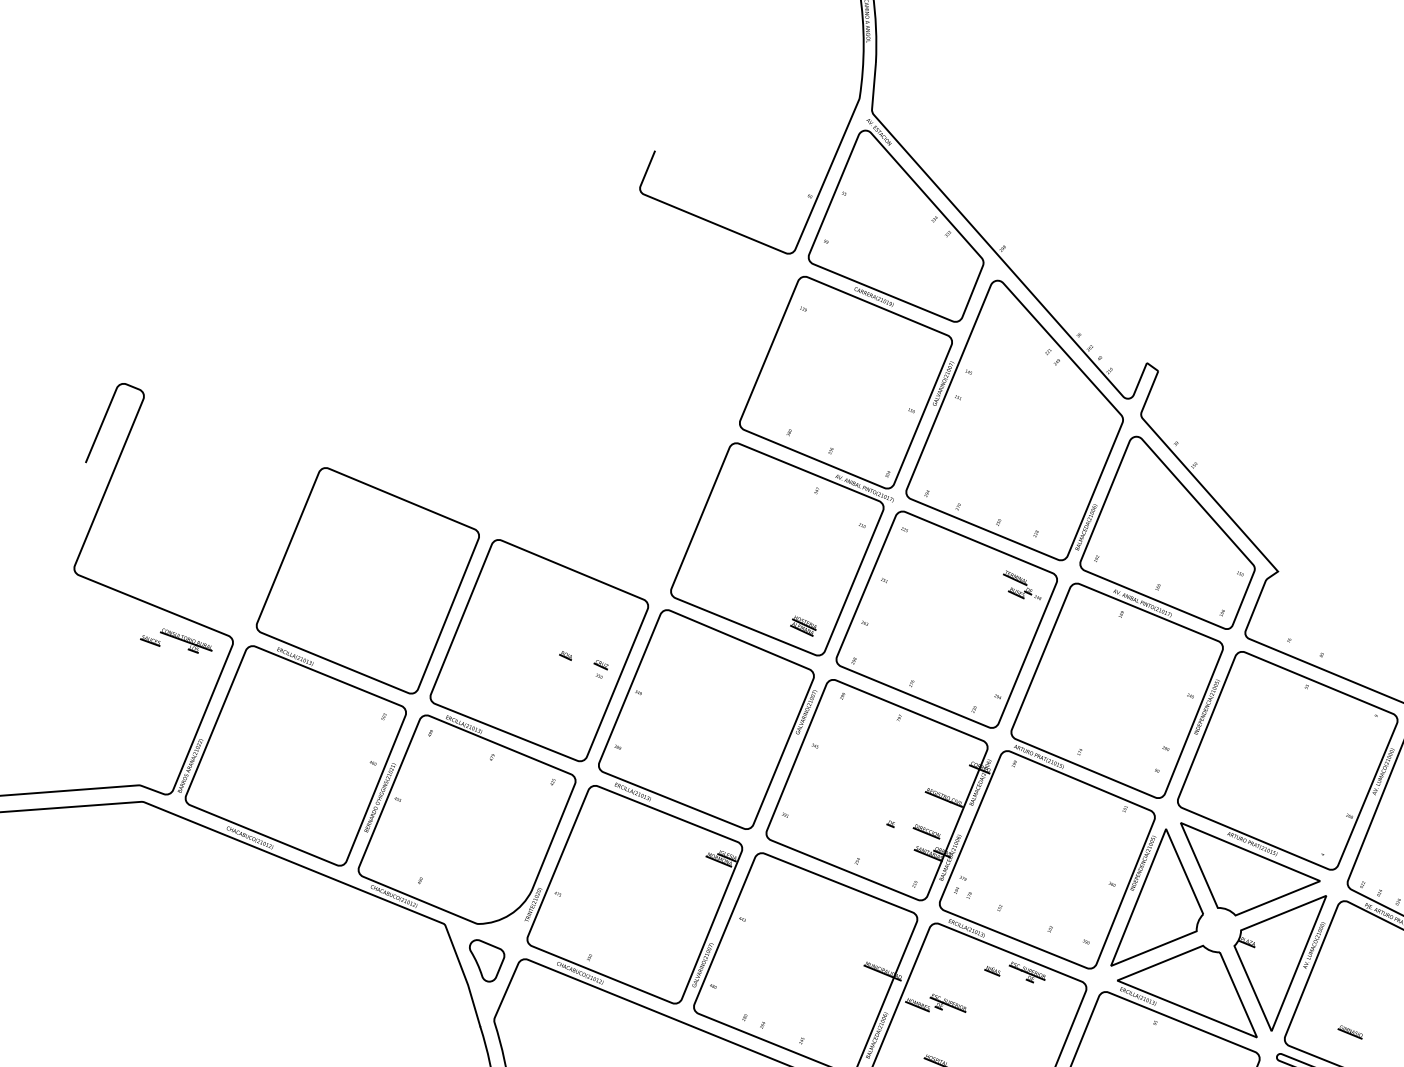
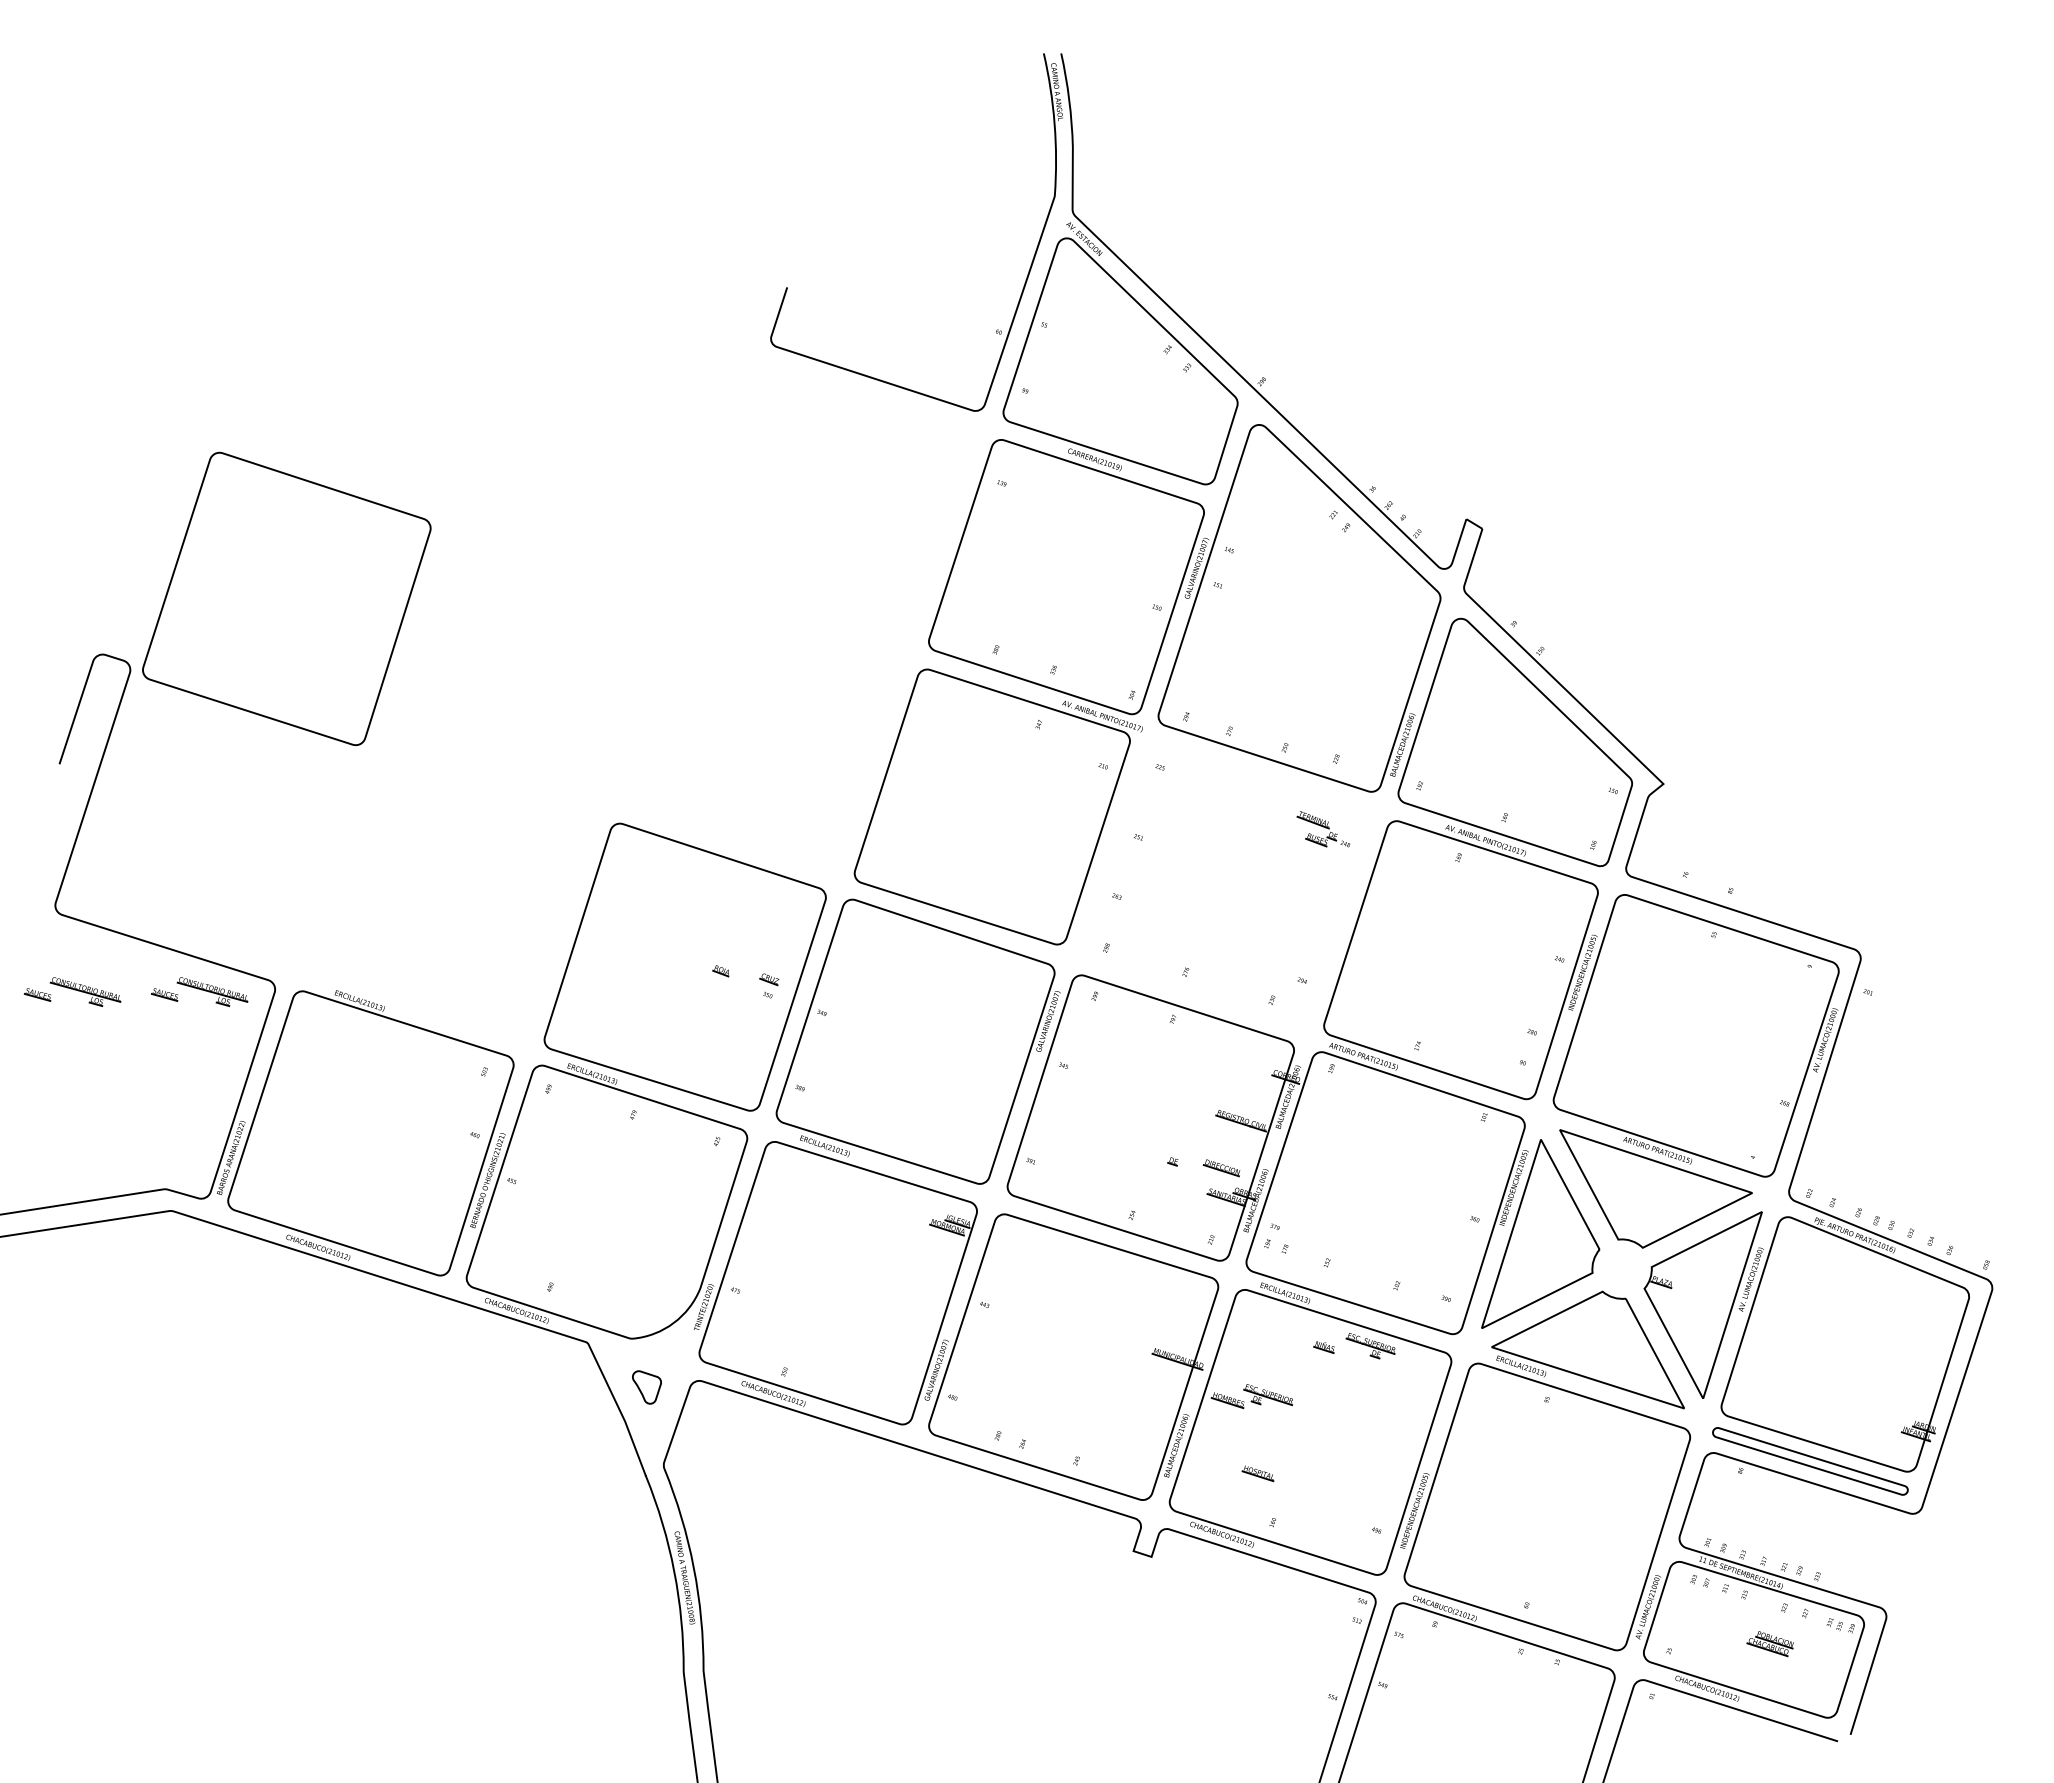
part: (367, 580) -> (286, 598), moved
part: (947, 619) -> (1226, 882), removed
part: (802, 625) -> (1034, 906), removed
part: (82, 632) -> (72, 991), added
part: (486, 961) -> (646, 1387), size x0.6
part: (1350, 1032) -> (1808, 1391), removed

